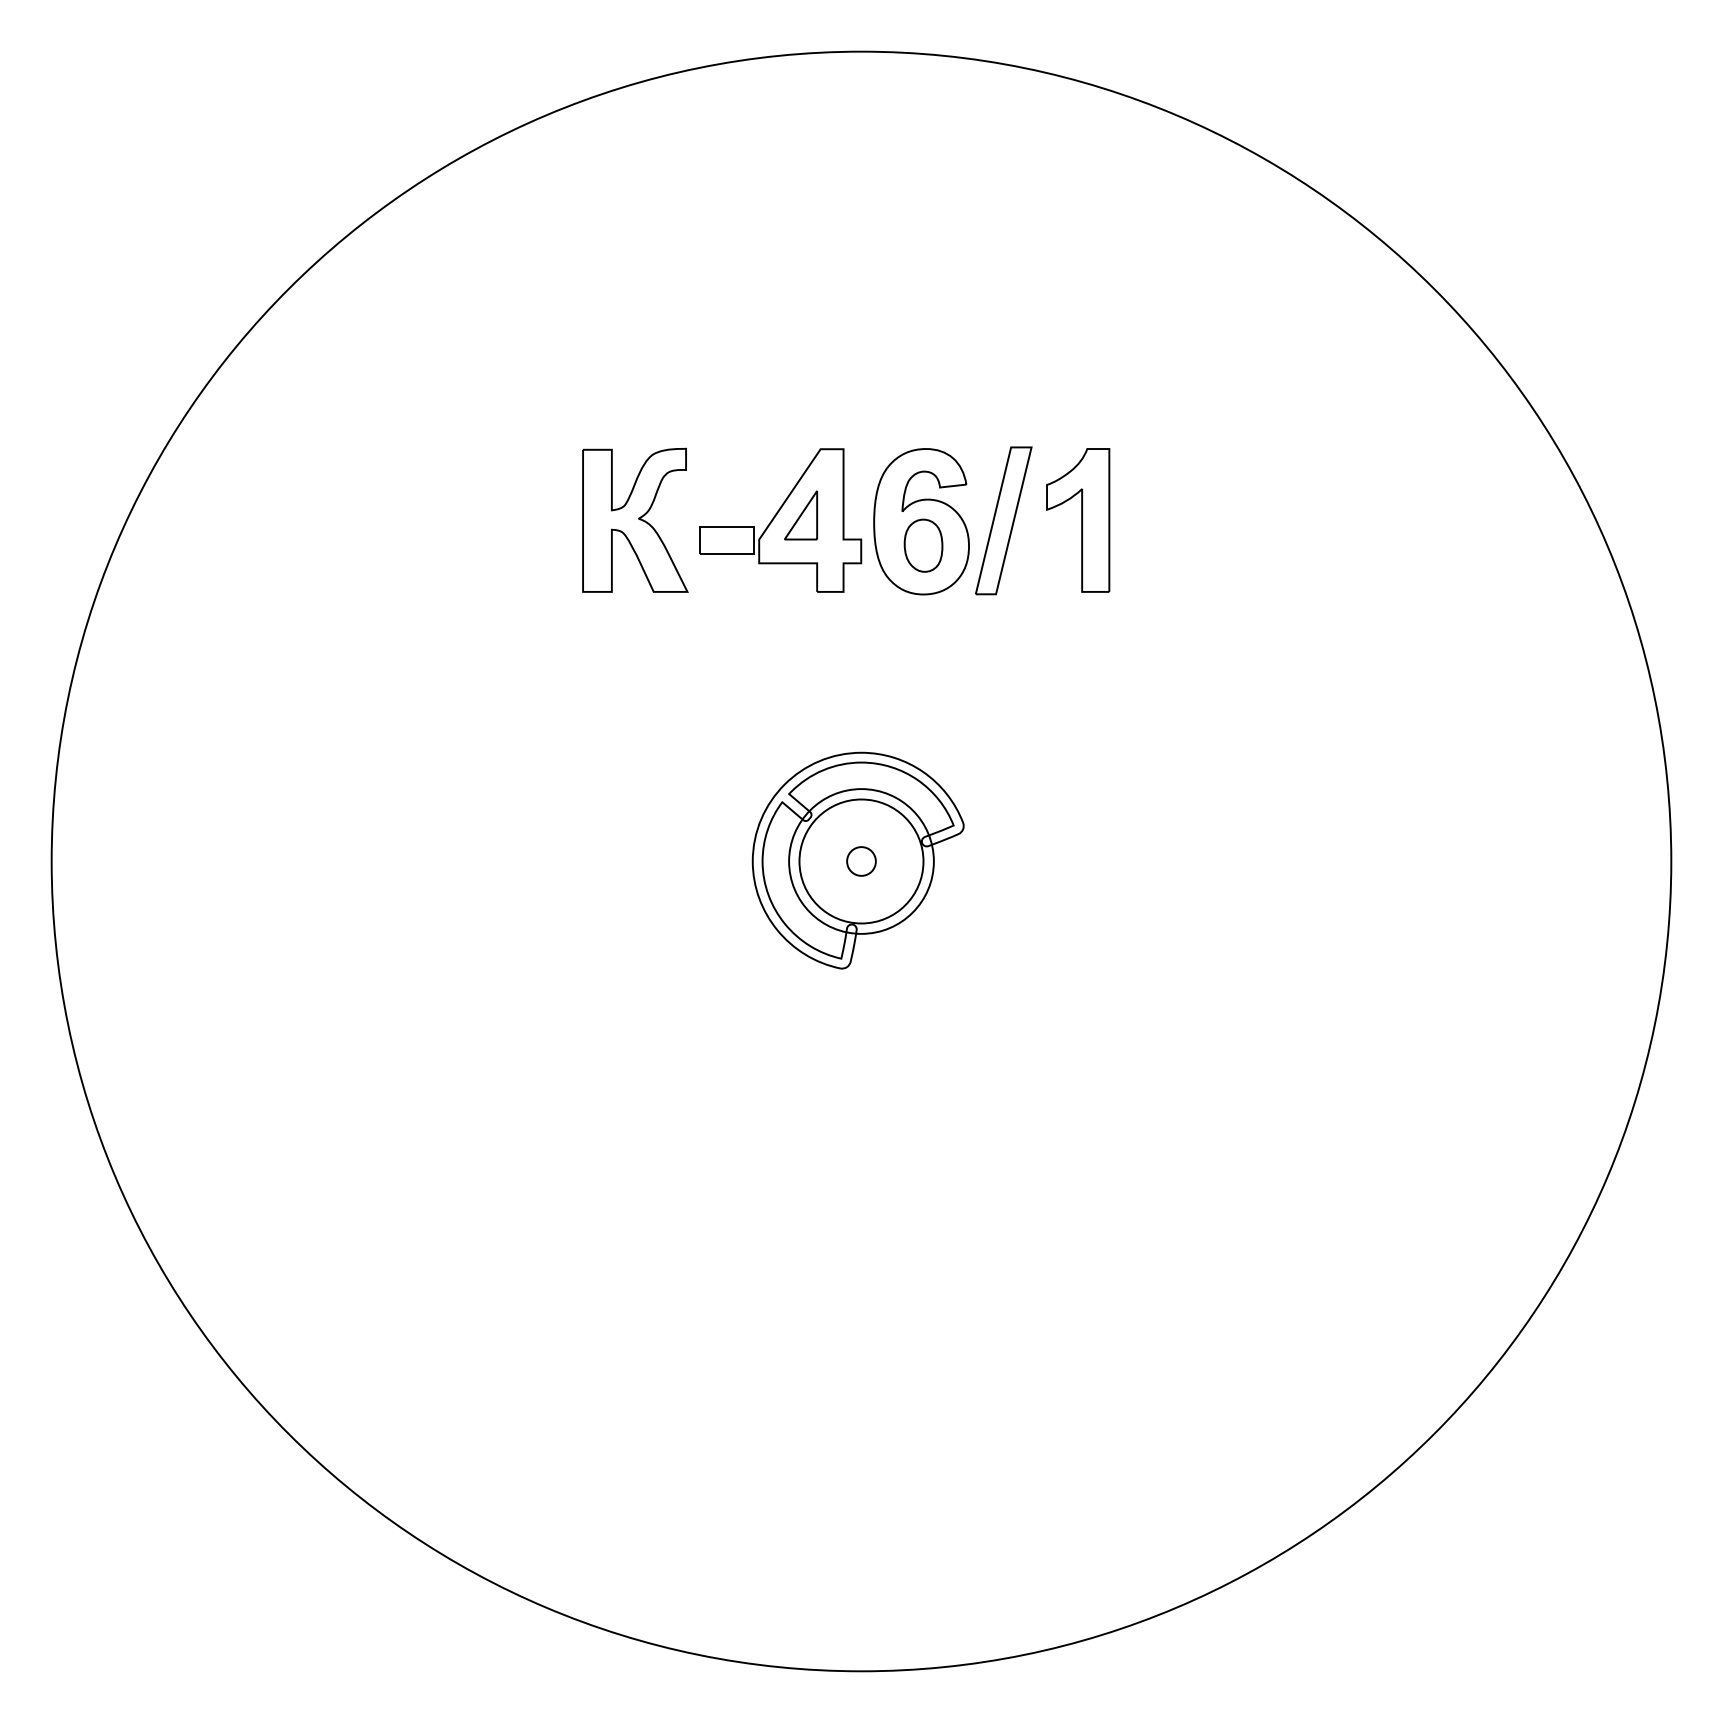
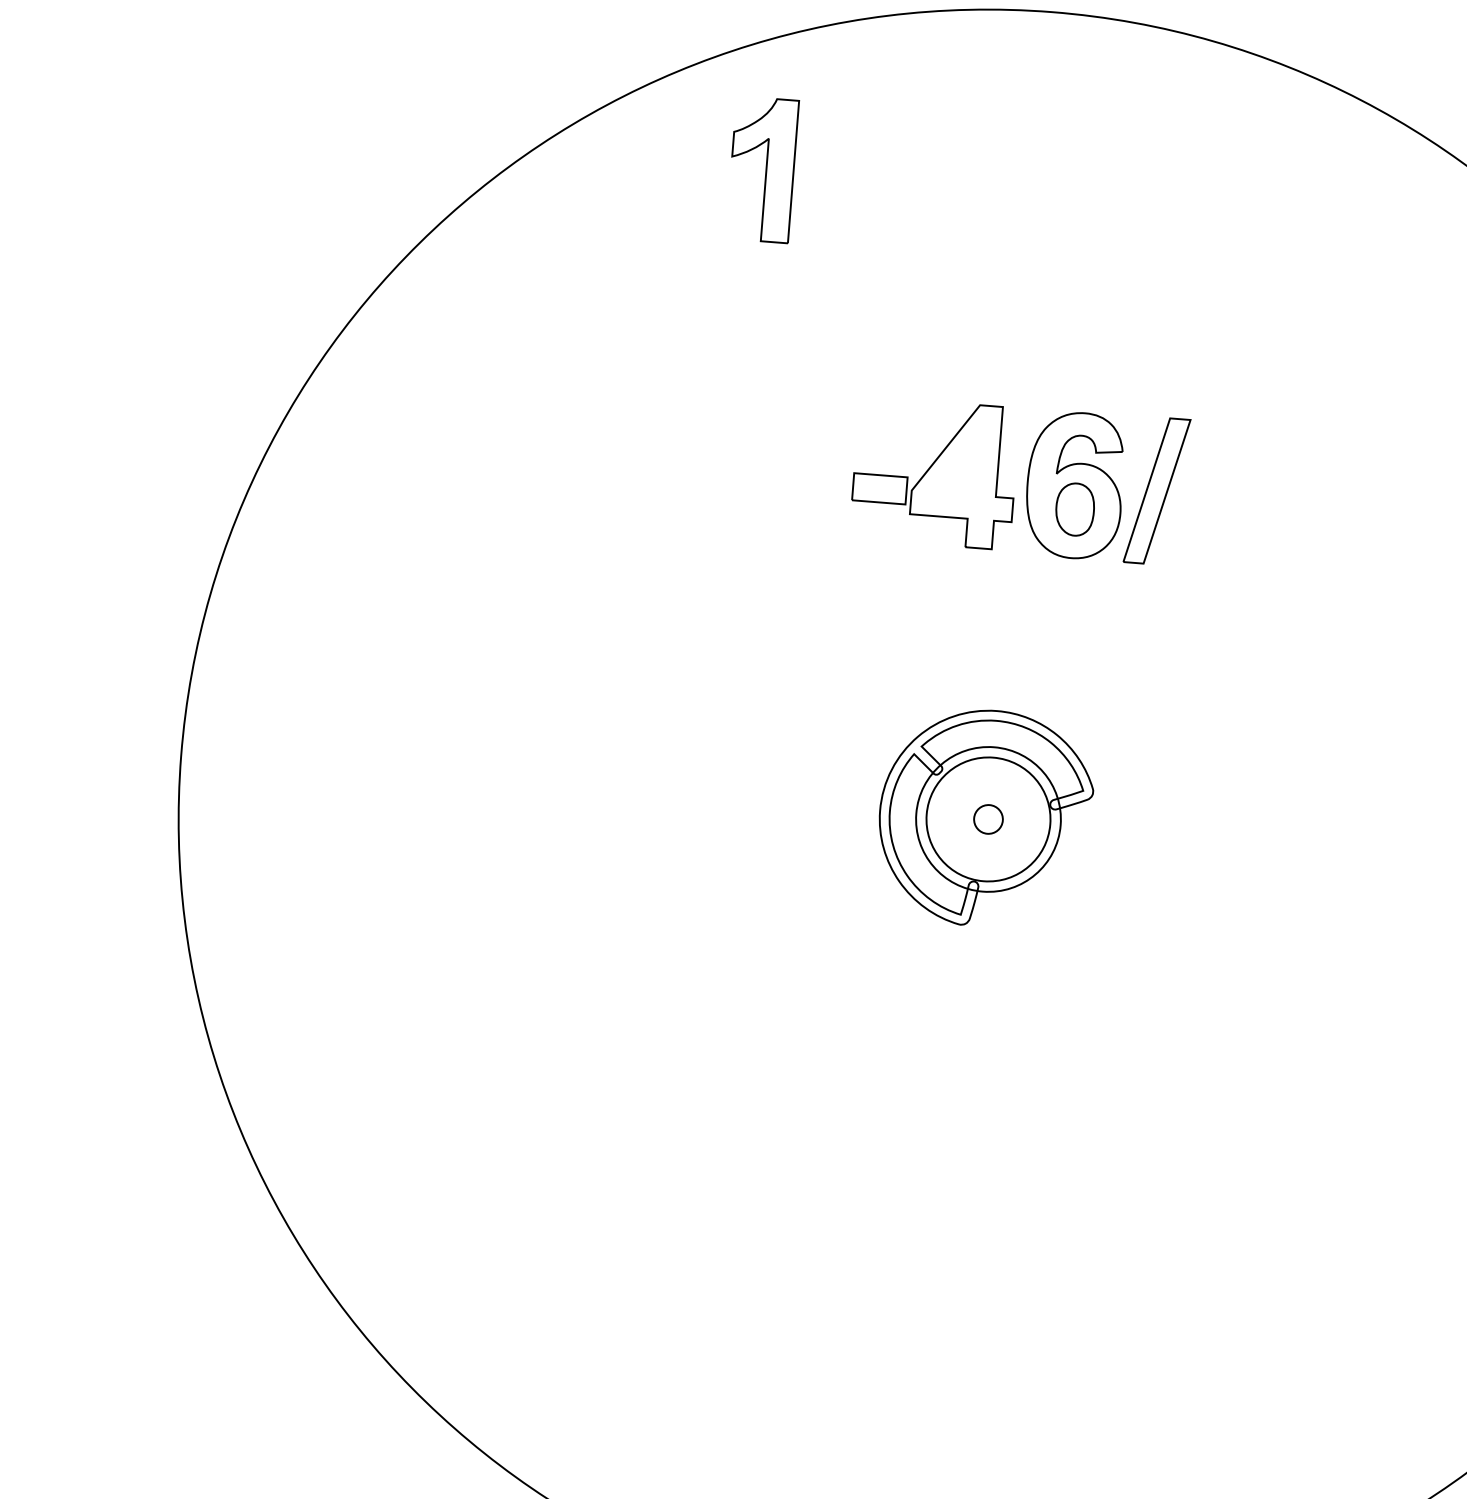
part: (800, 515) -> (954, 469), removed
part: (635, 519) -> (790, 460), removed
part: (1078, 520) -> (762, 169), moved

